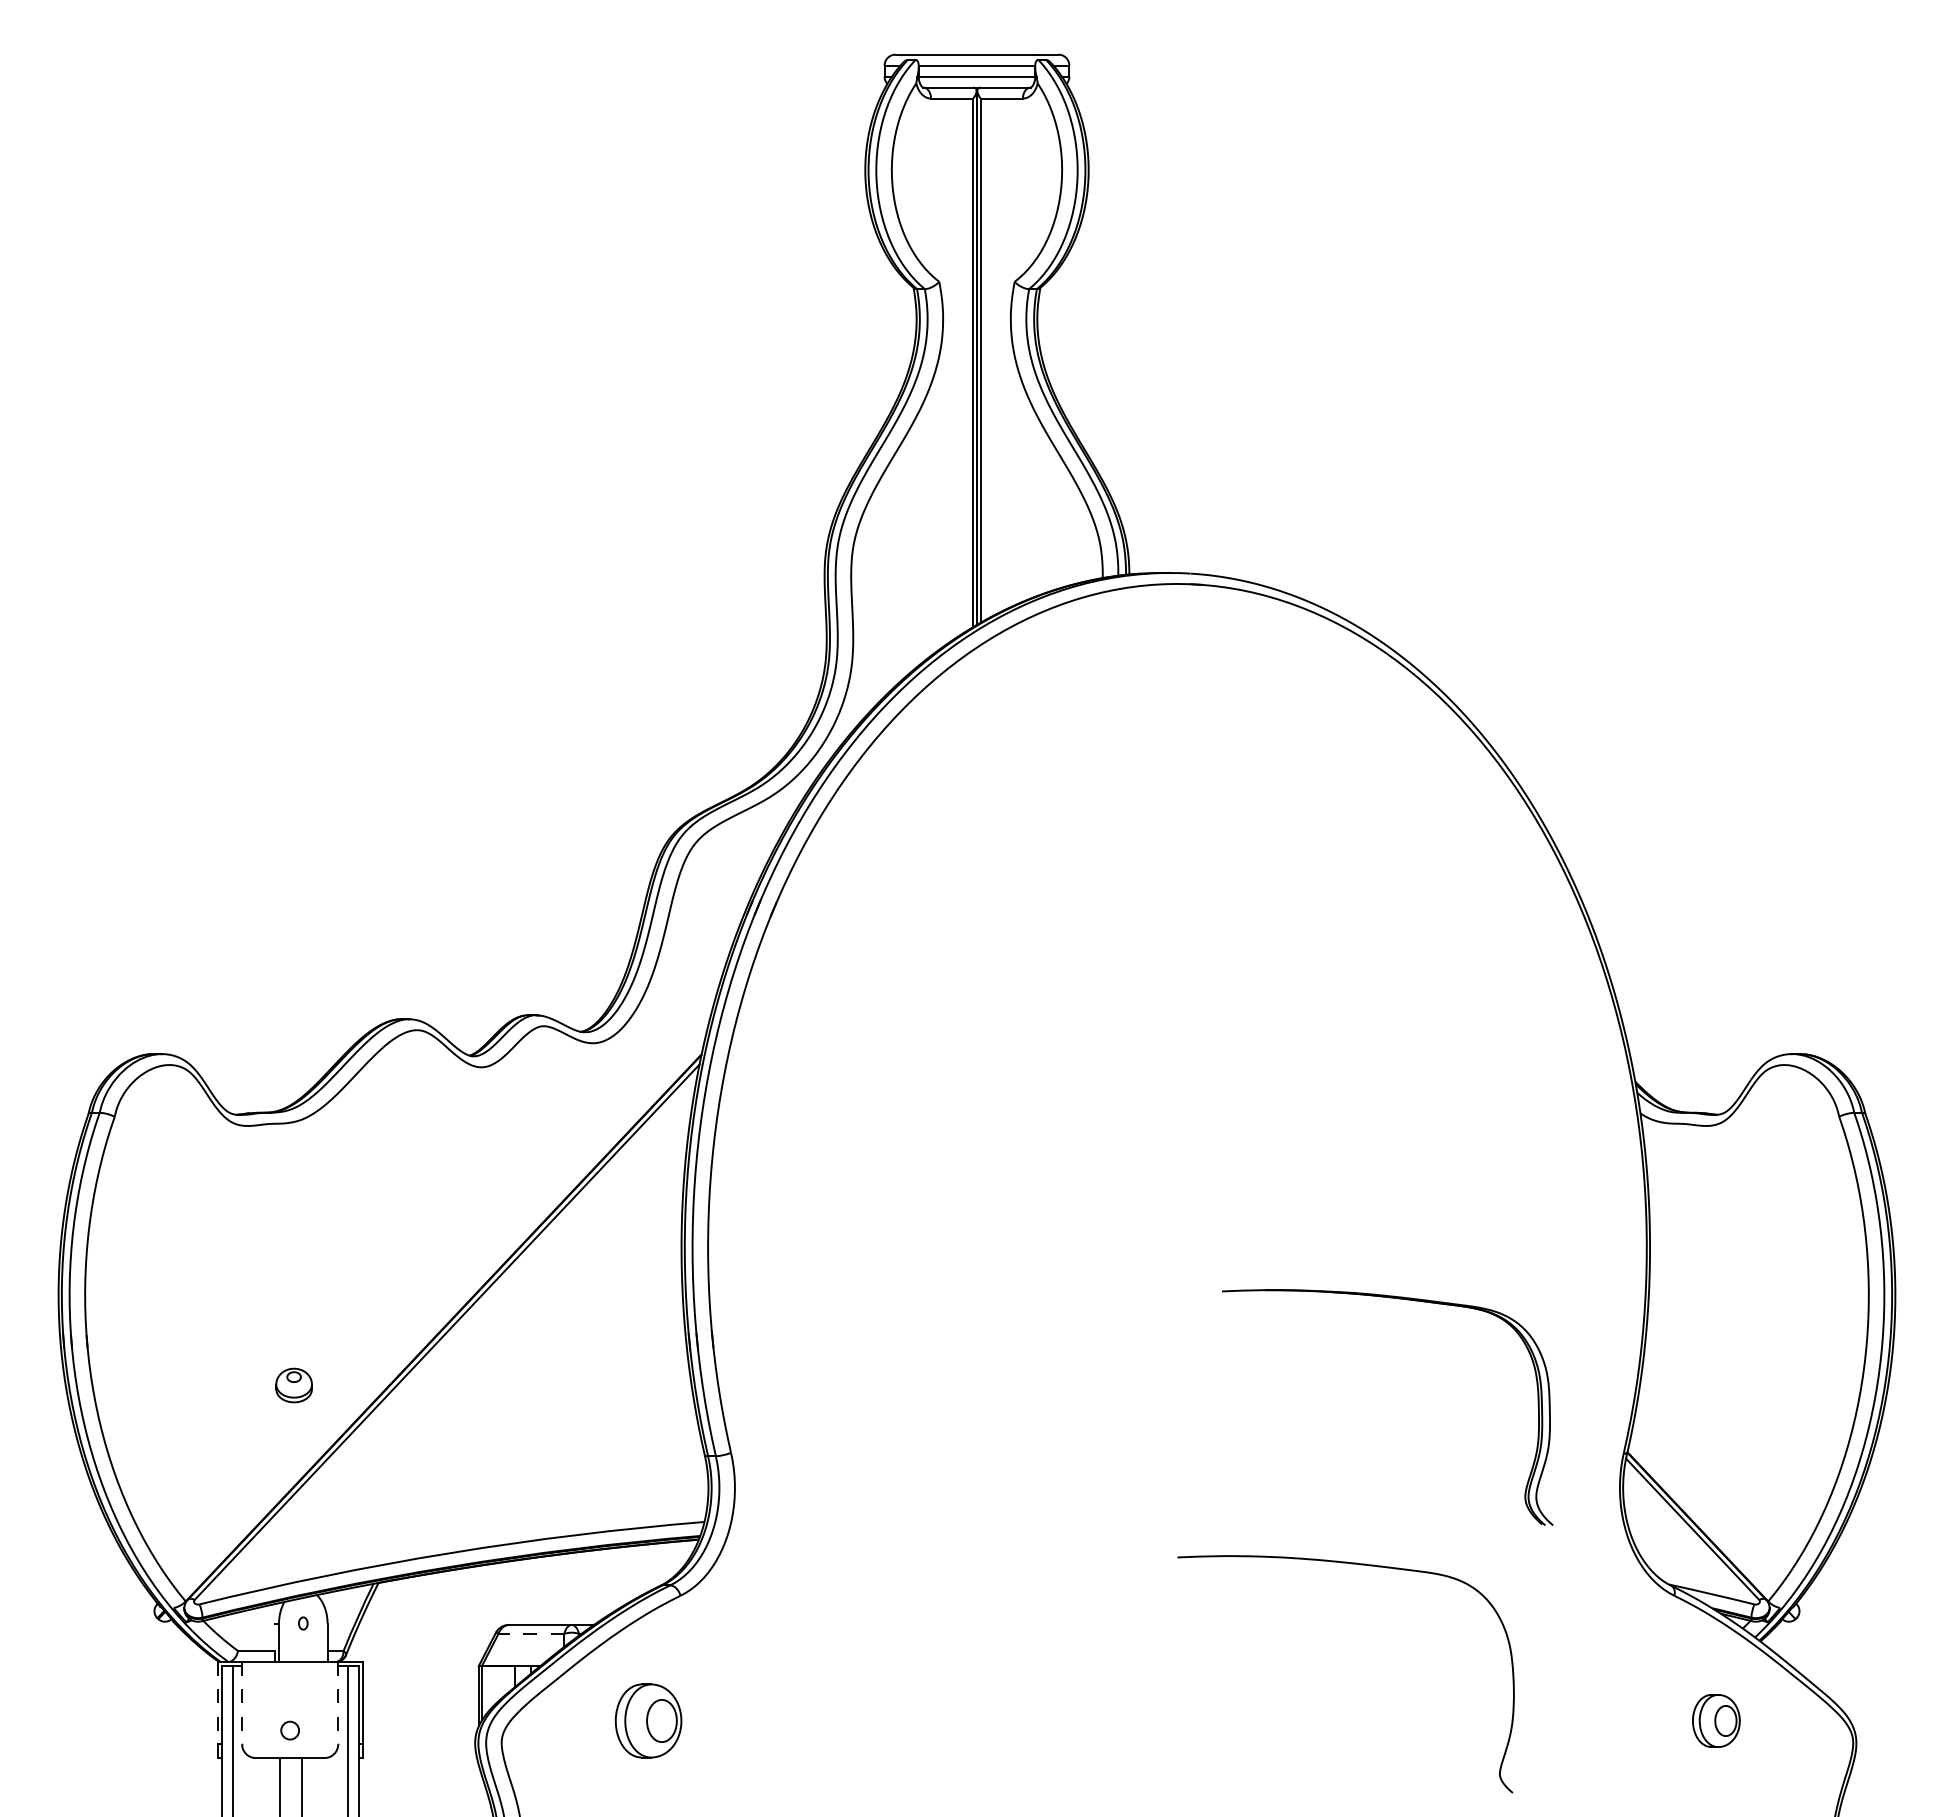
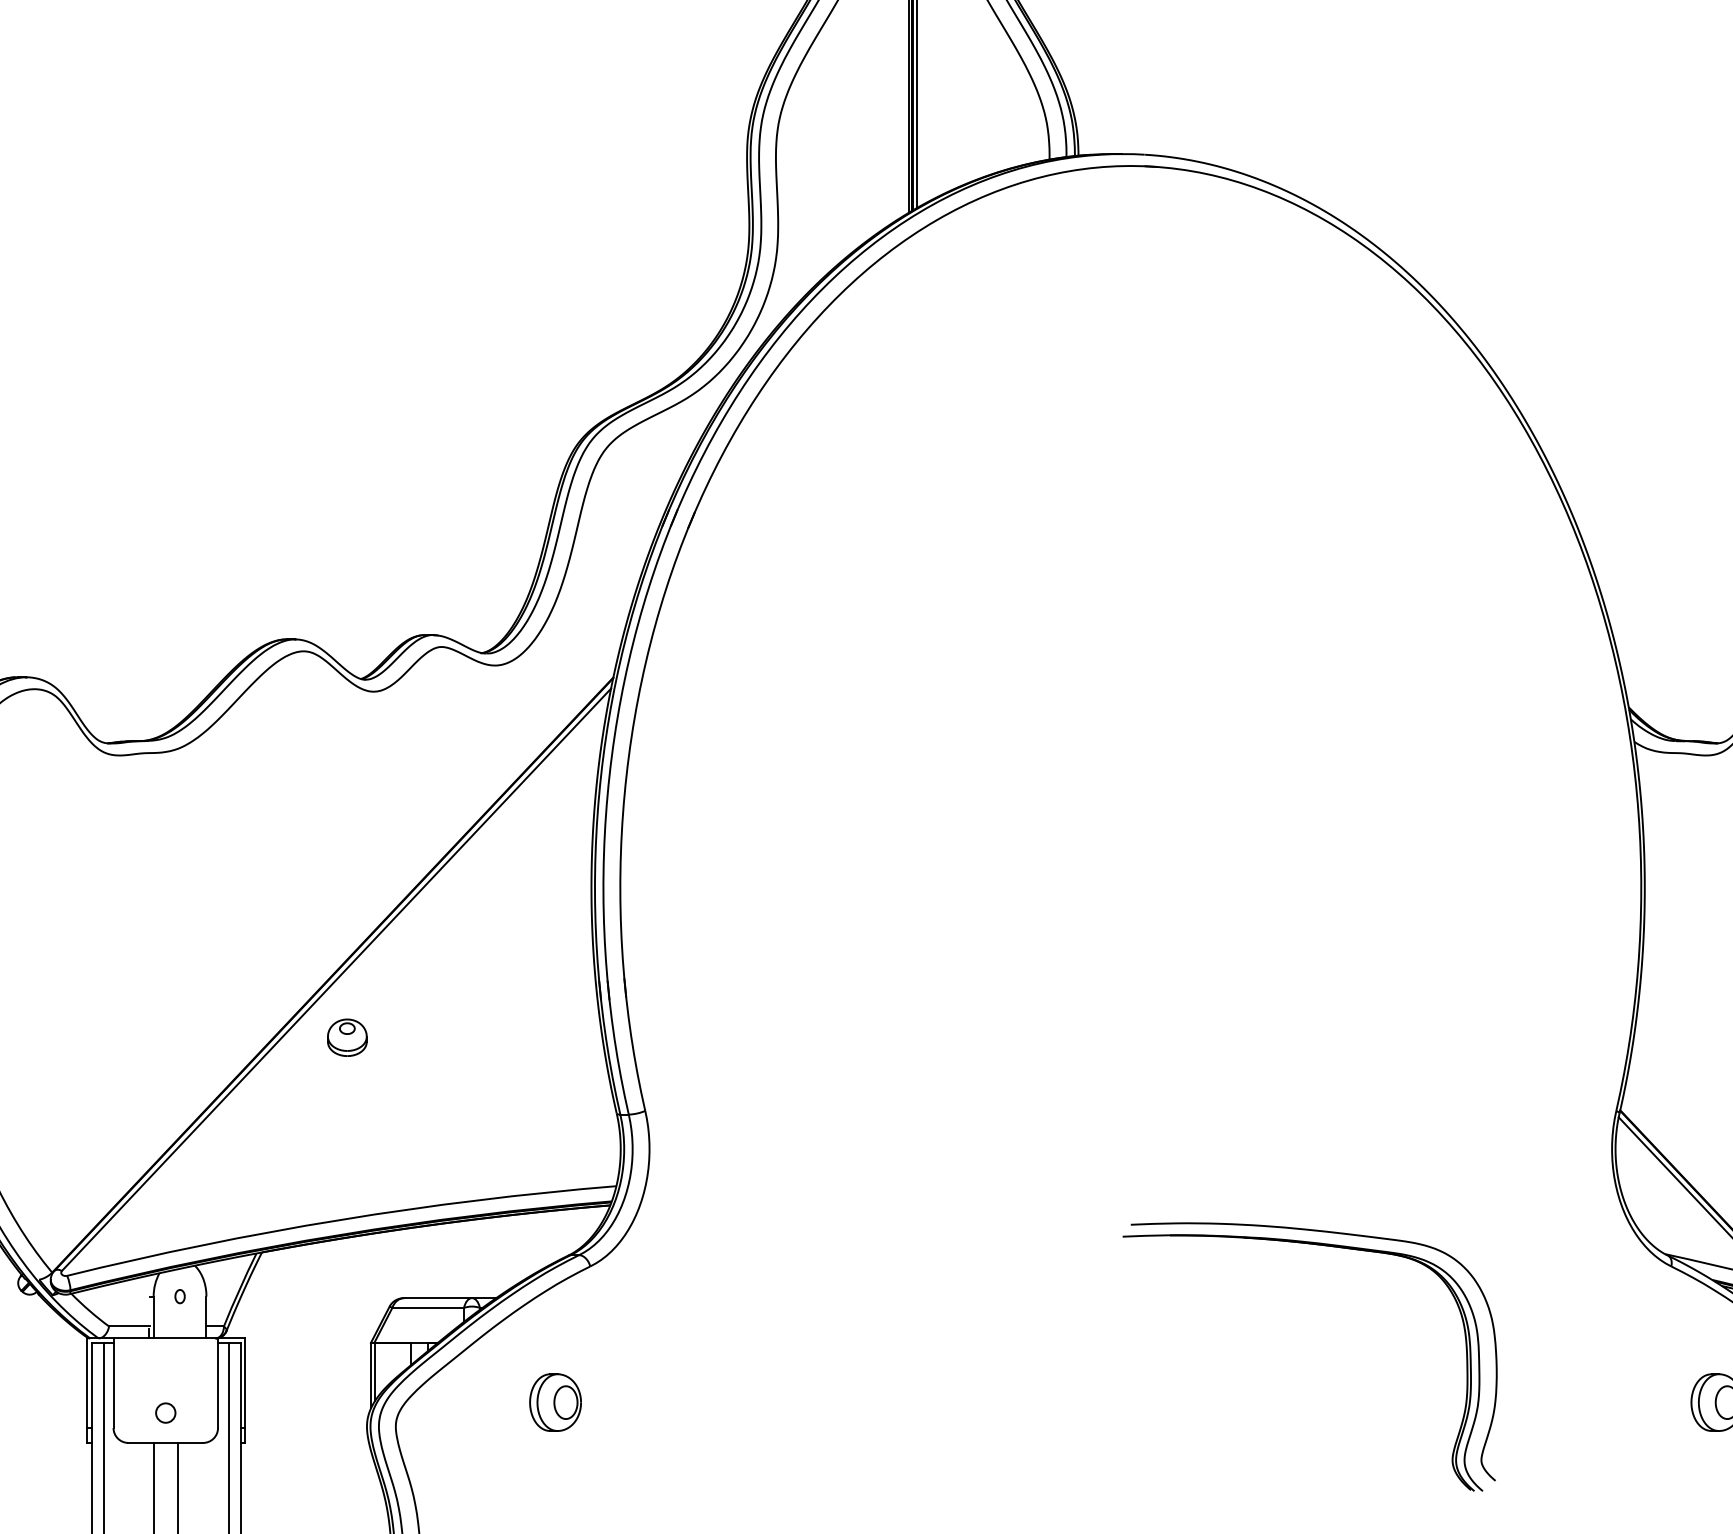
part: (1398, 1299) -> (1314, 1245), moved
part: (293, 1385) -> (346, 1037), moved
line: (531, 1633) -> (428, 1307), dashed -> solid
line: (217, 1703) -> (86, 1383), dashed -> solid
line: (242, 1703) -> (113, 1383), dashed -> solid
line: (338, 1703) -> (218, 1383), dashed -> solid
part: (648, 1720) -> (555, 1402), size x0.71

